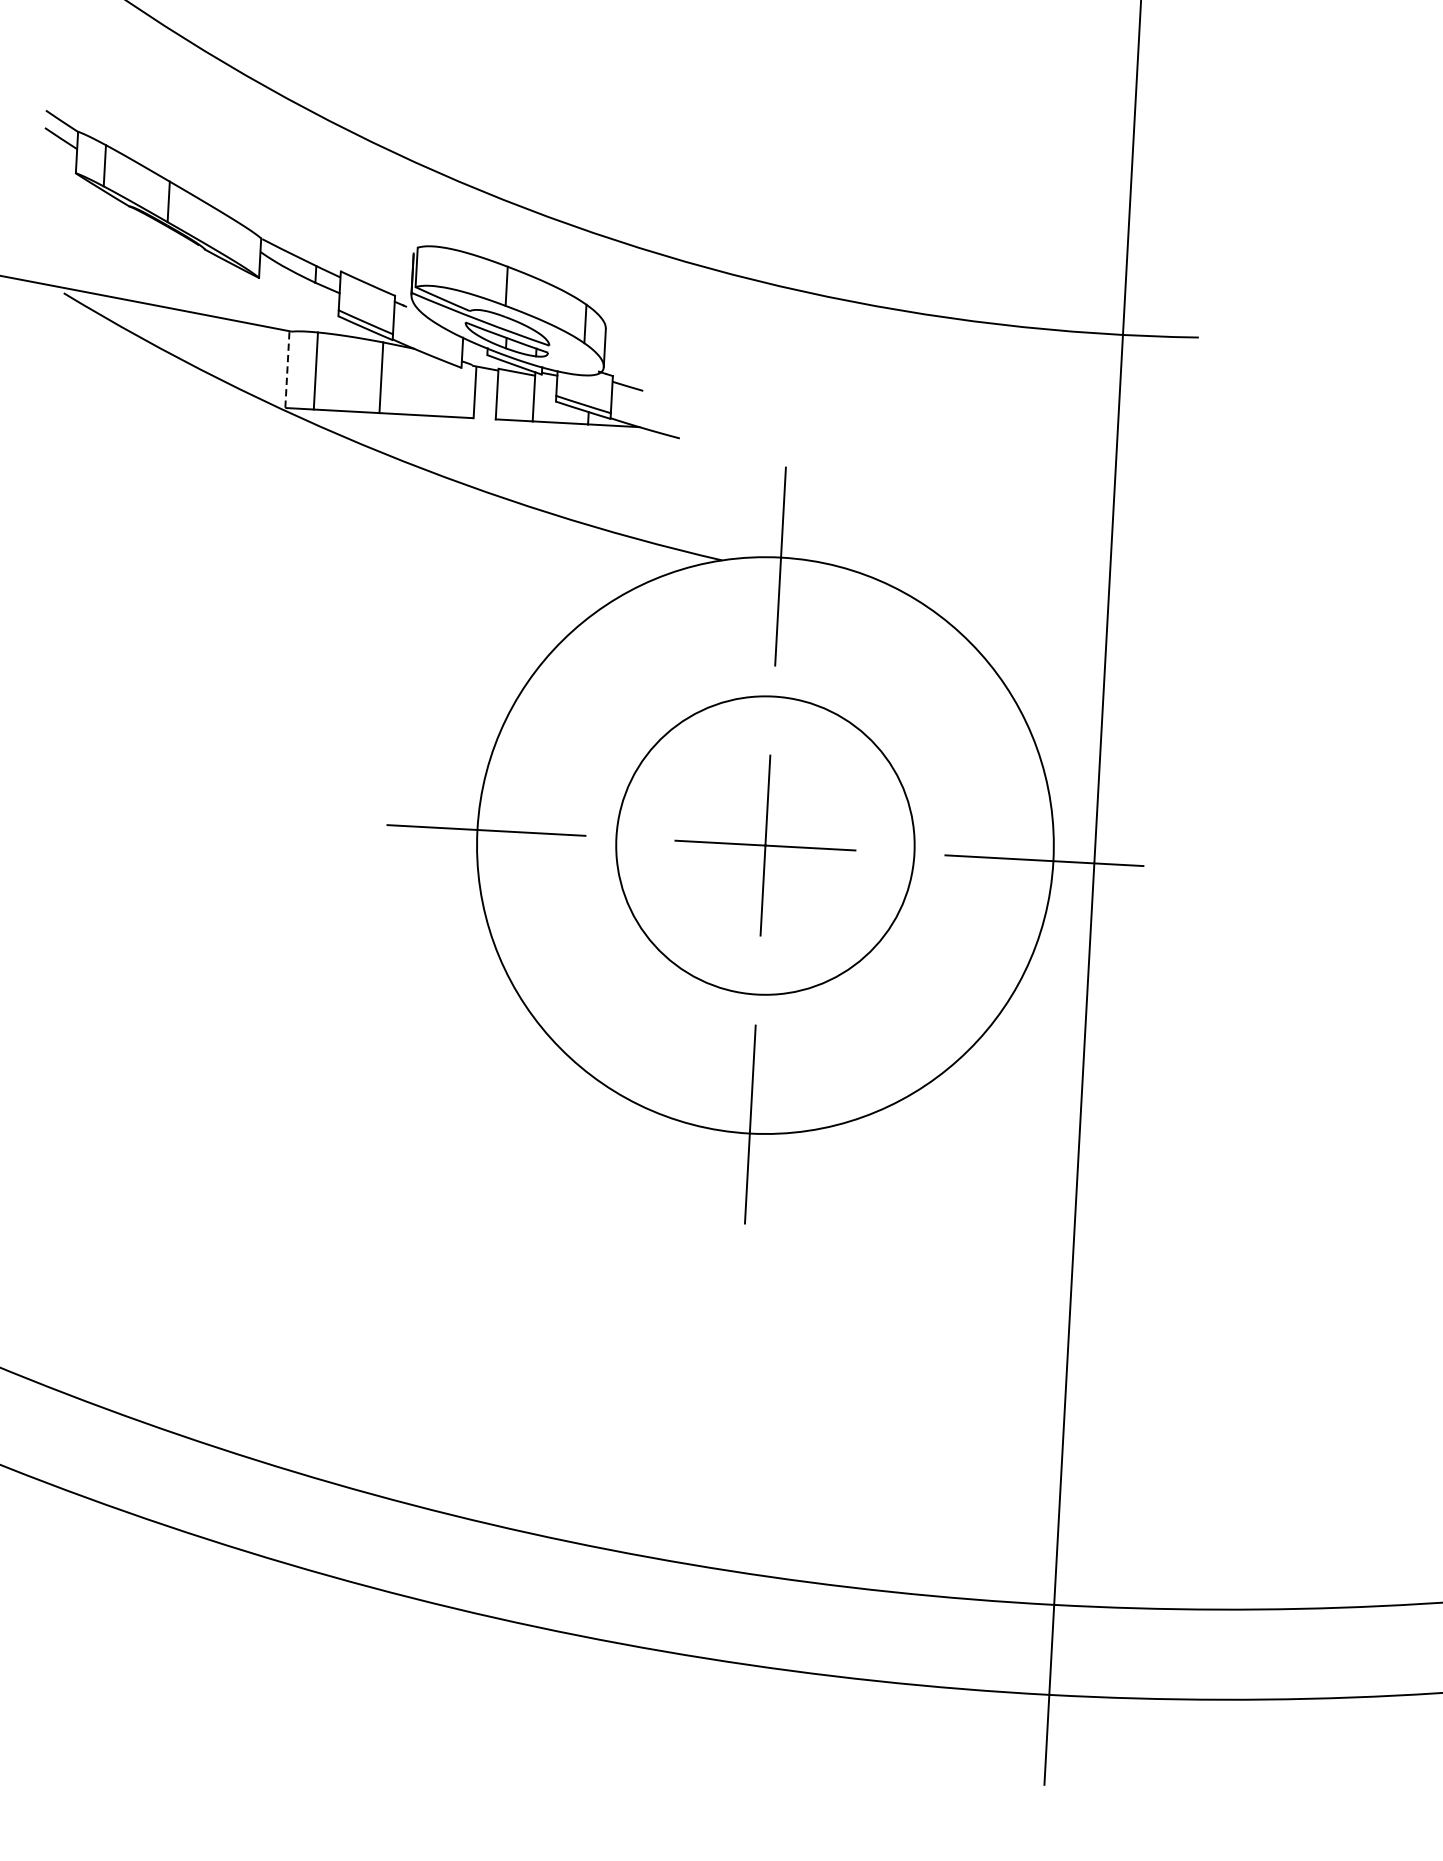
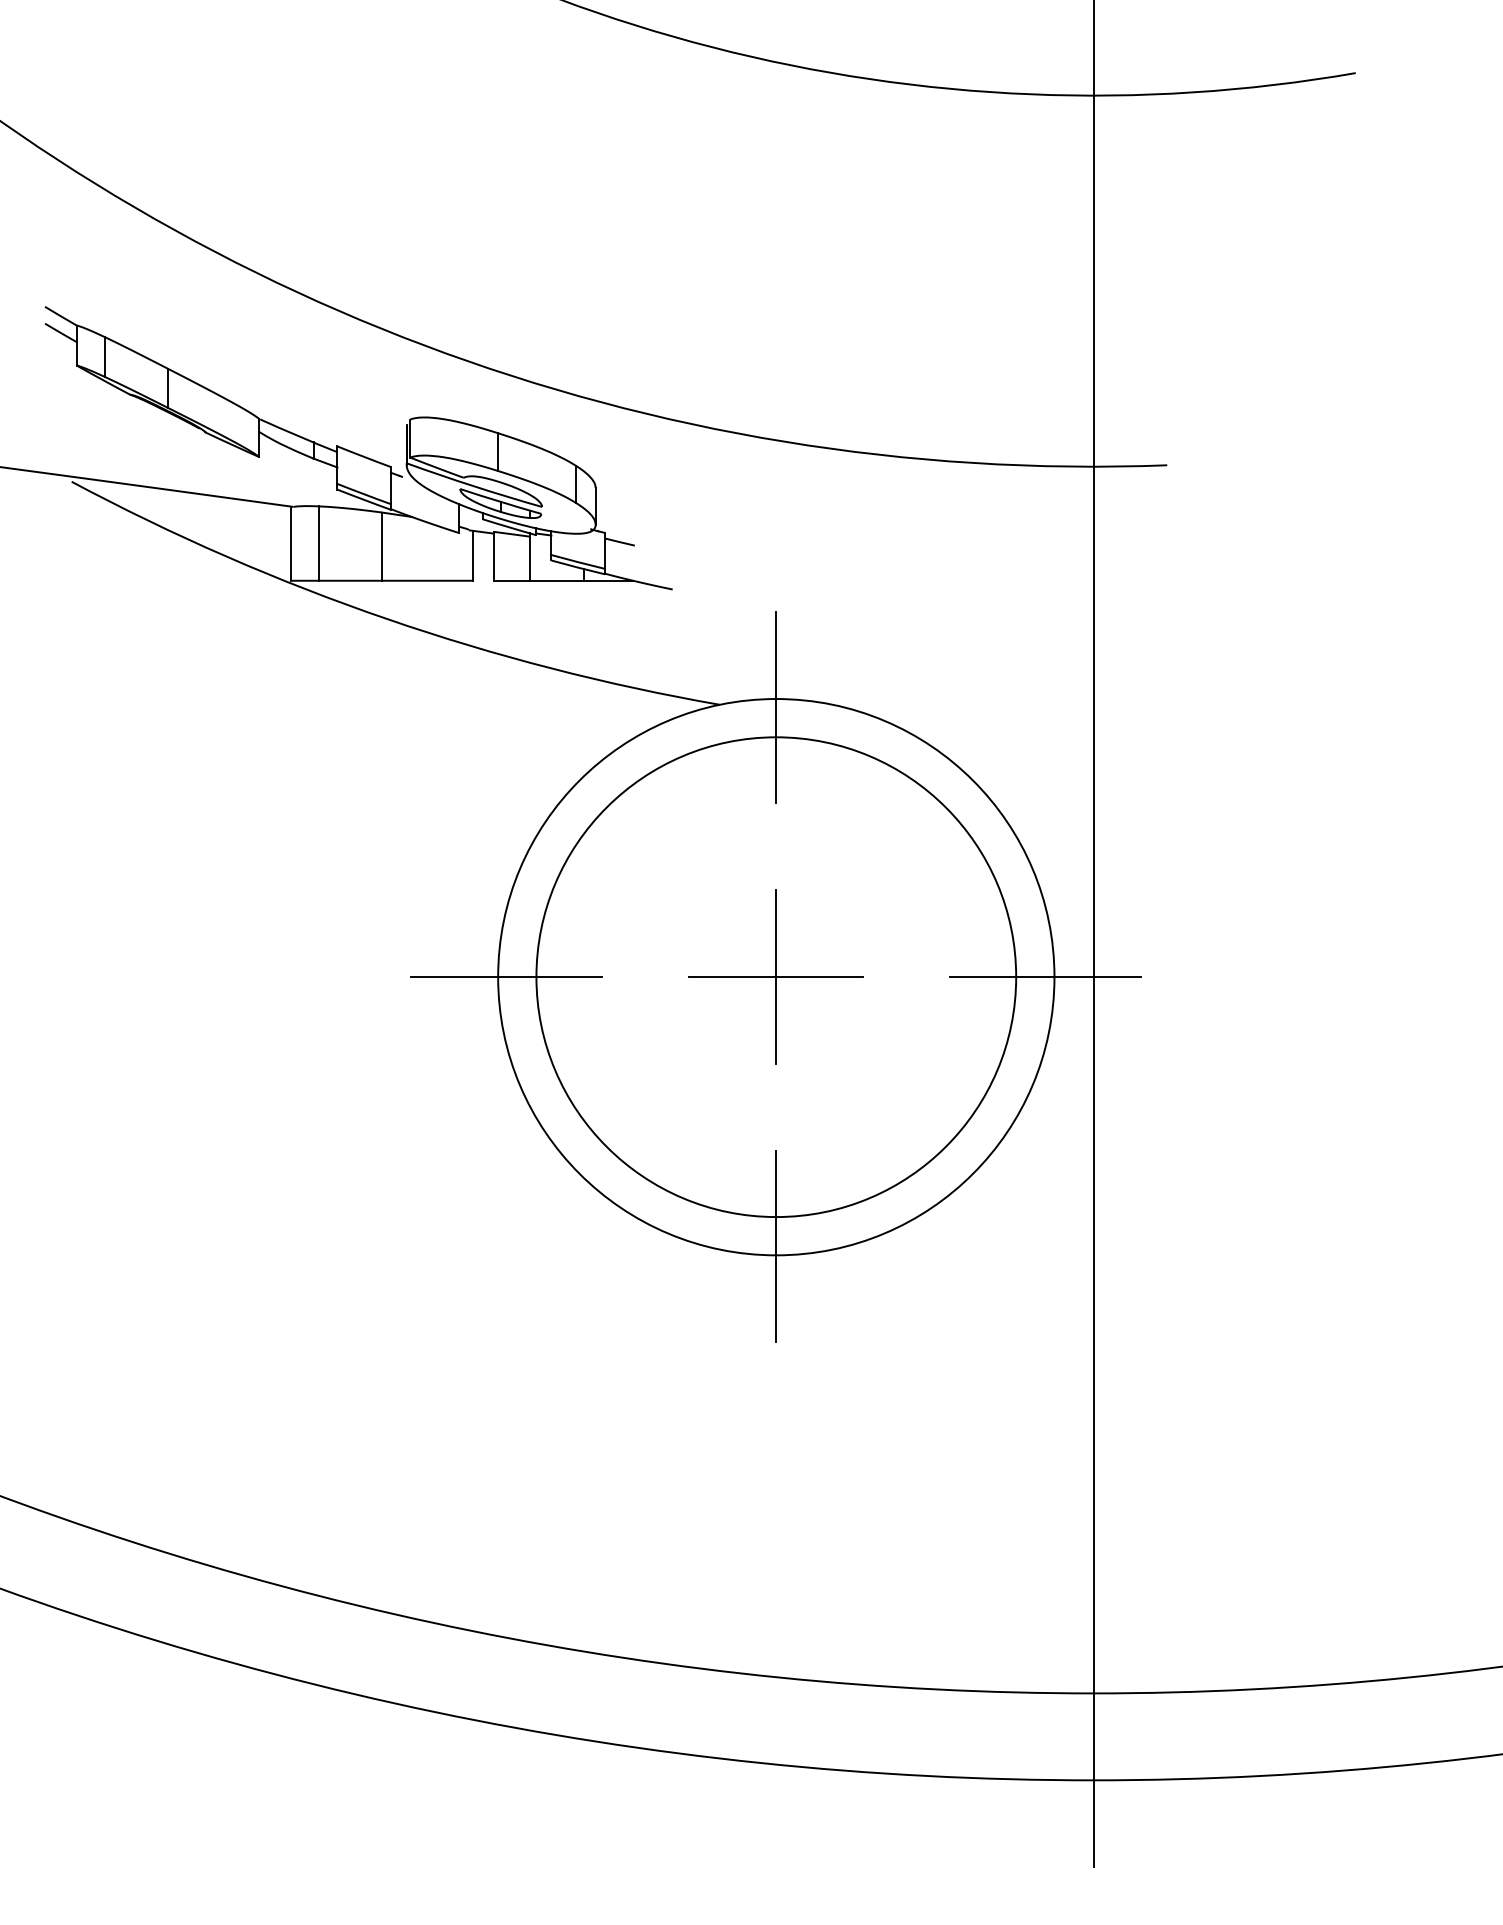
line: (287, 370) -> (291, 544), dashed -> solid
circle: (765, 845) -> (776, 977), size x1.67

